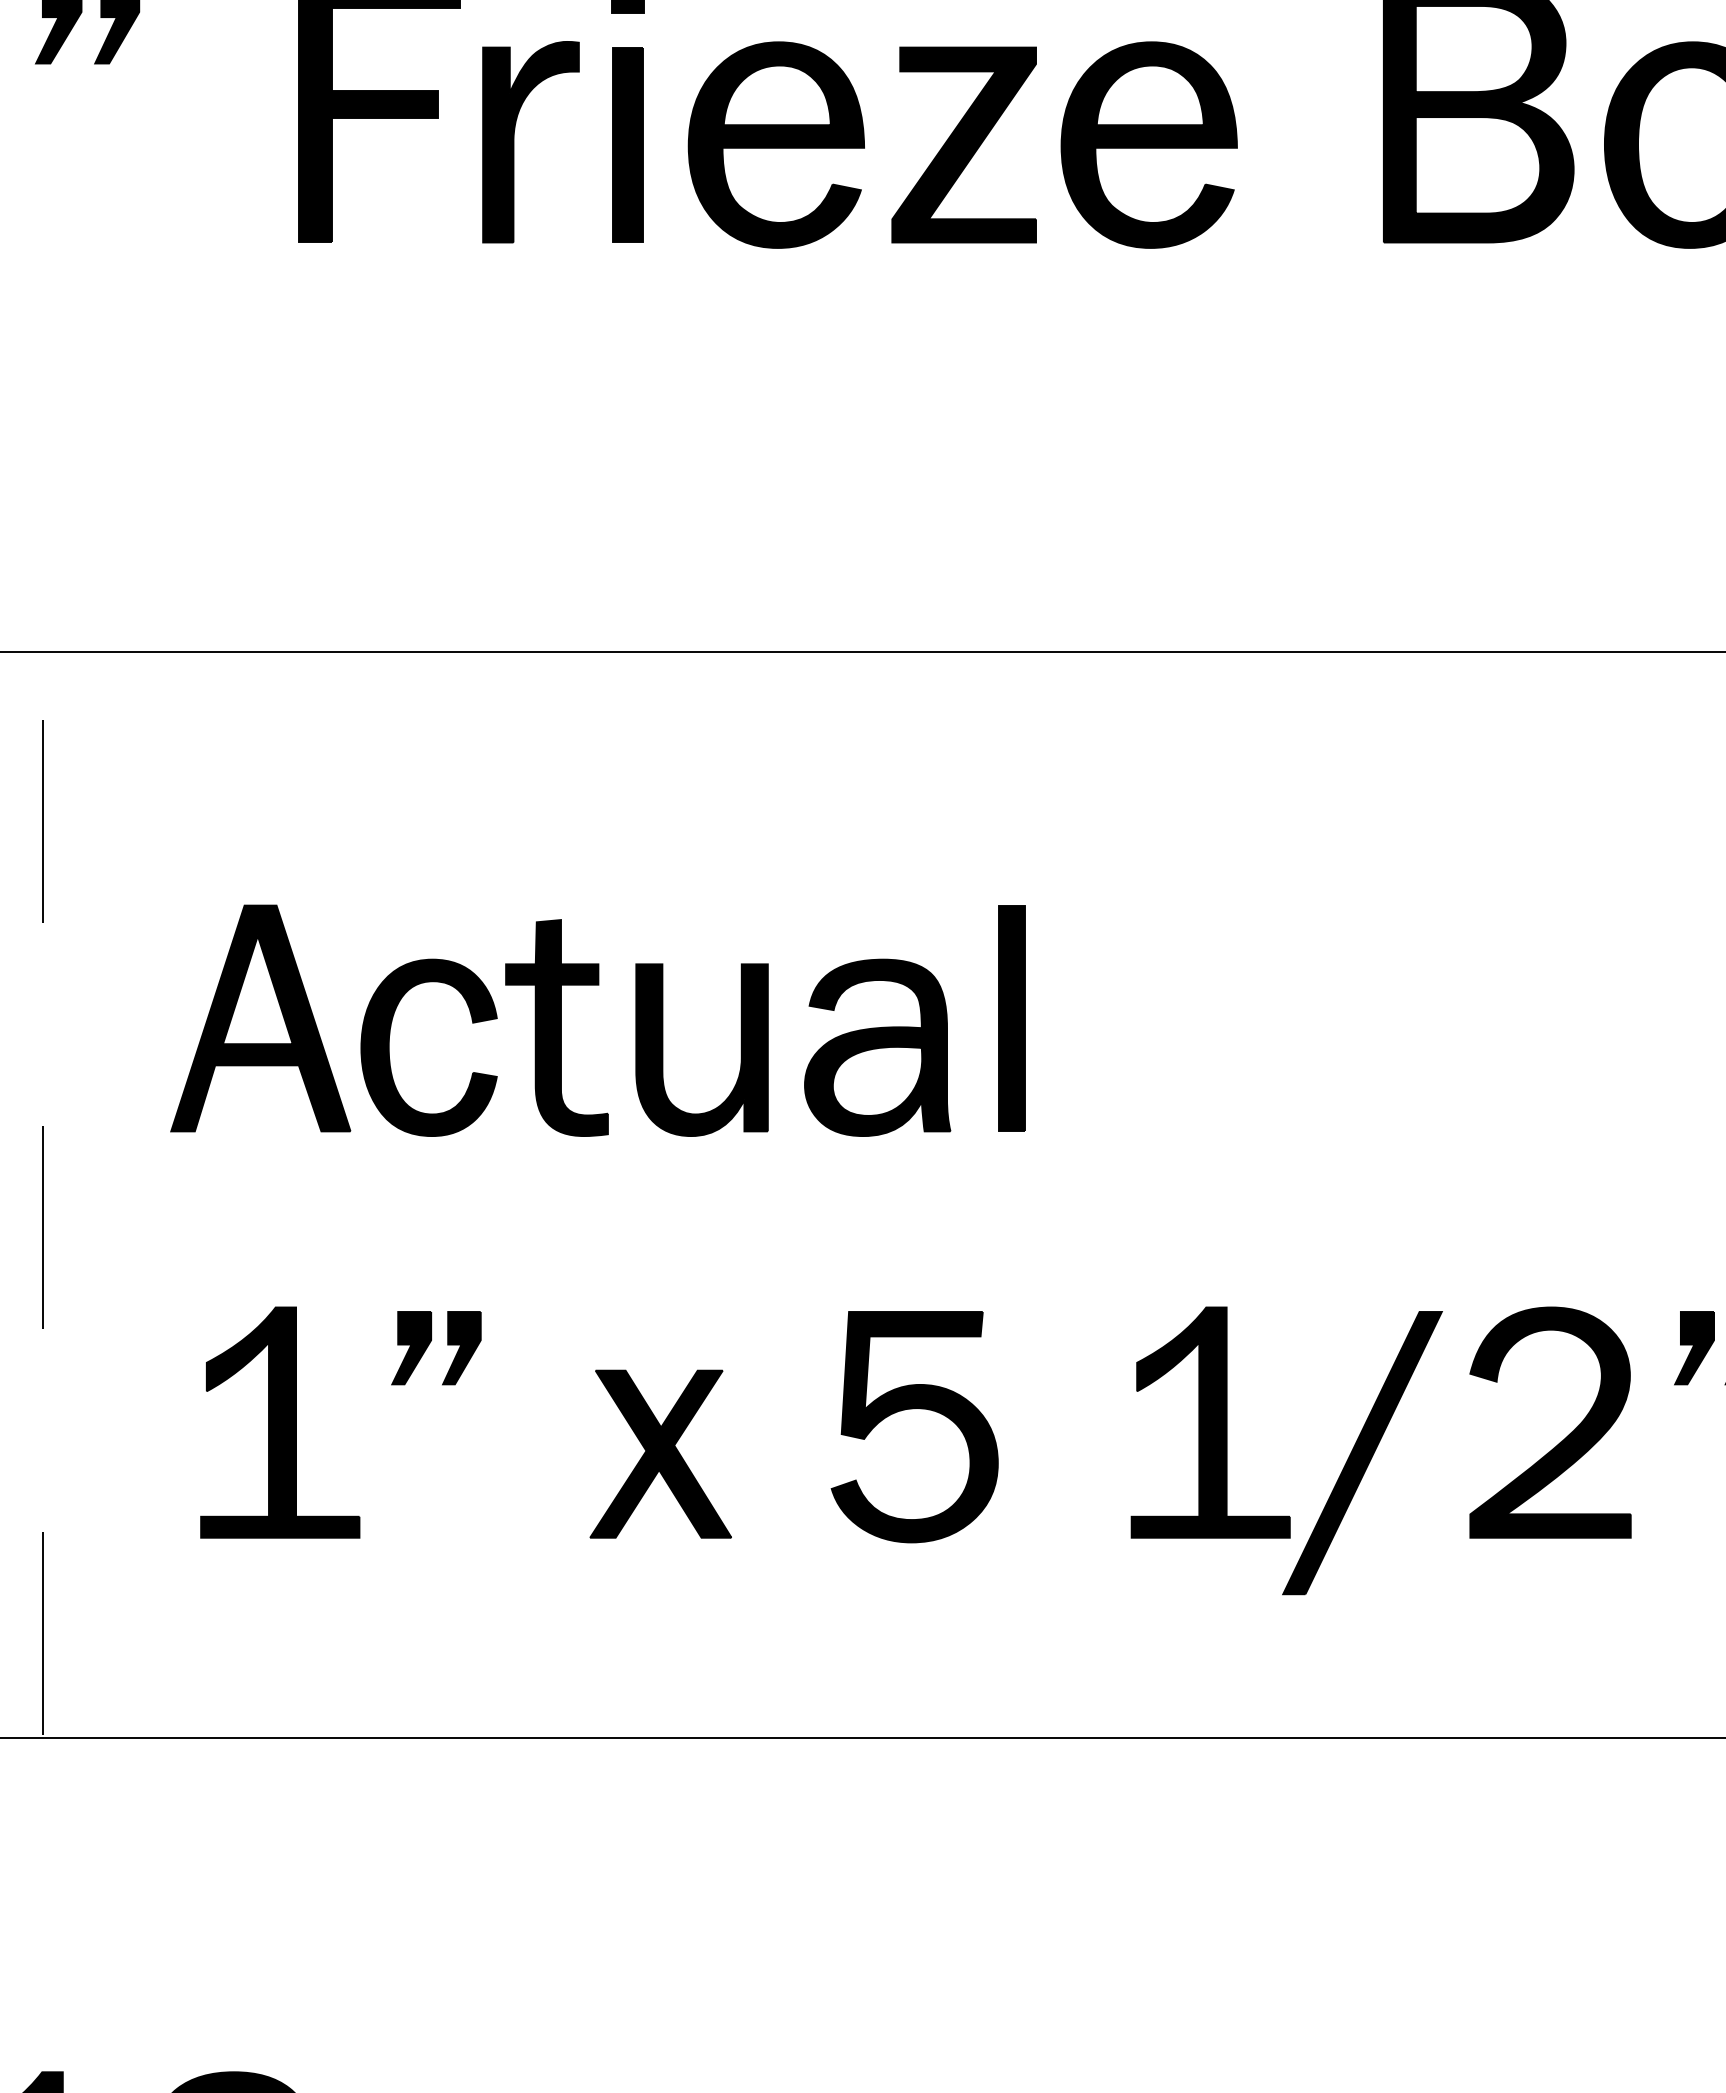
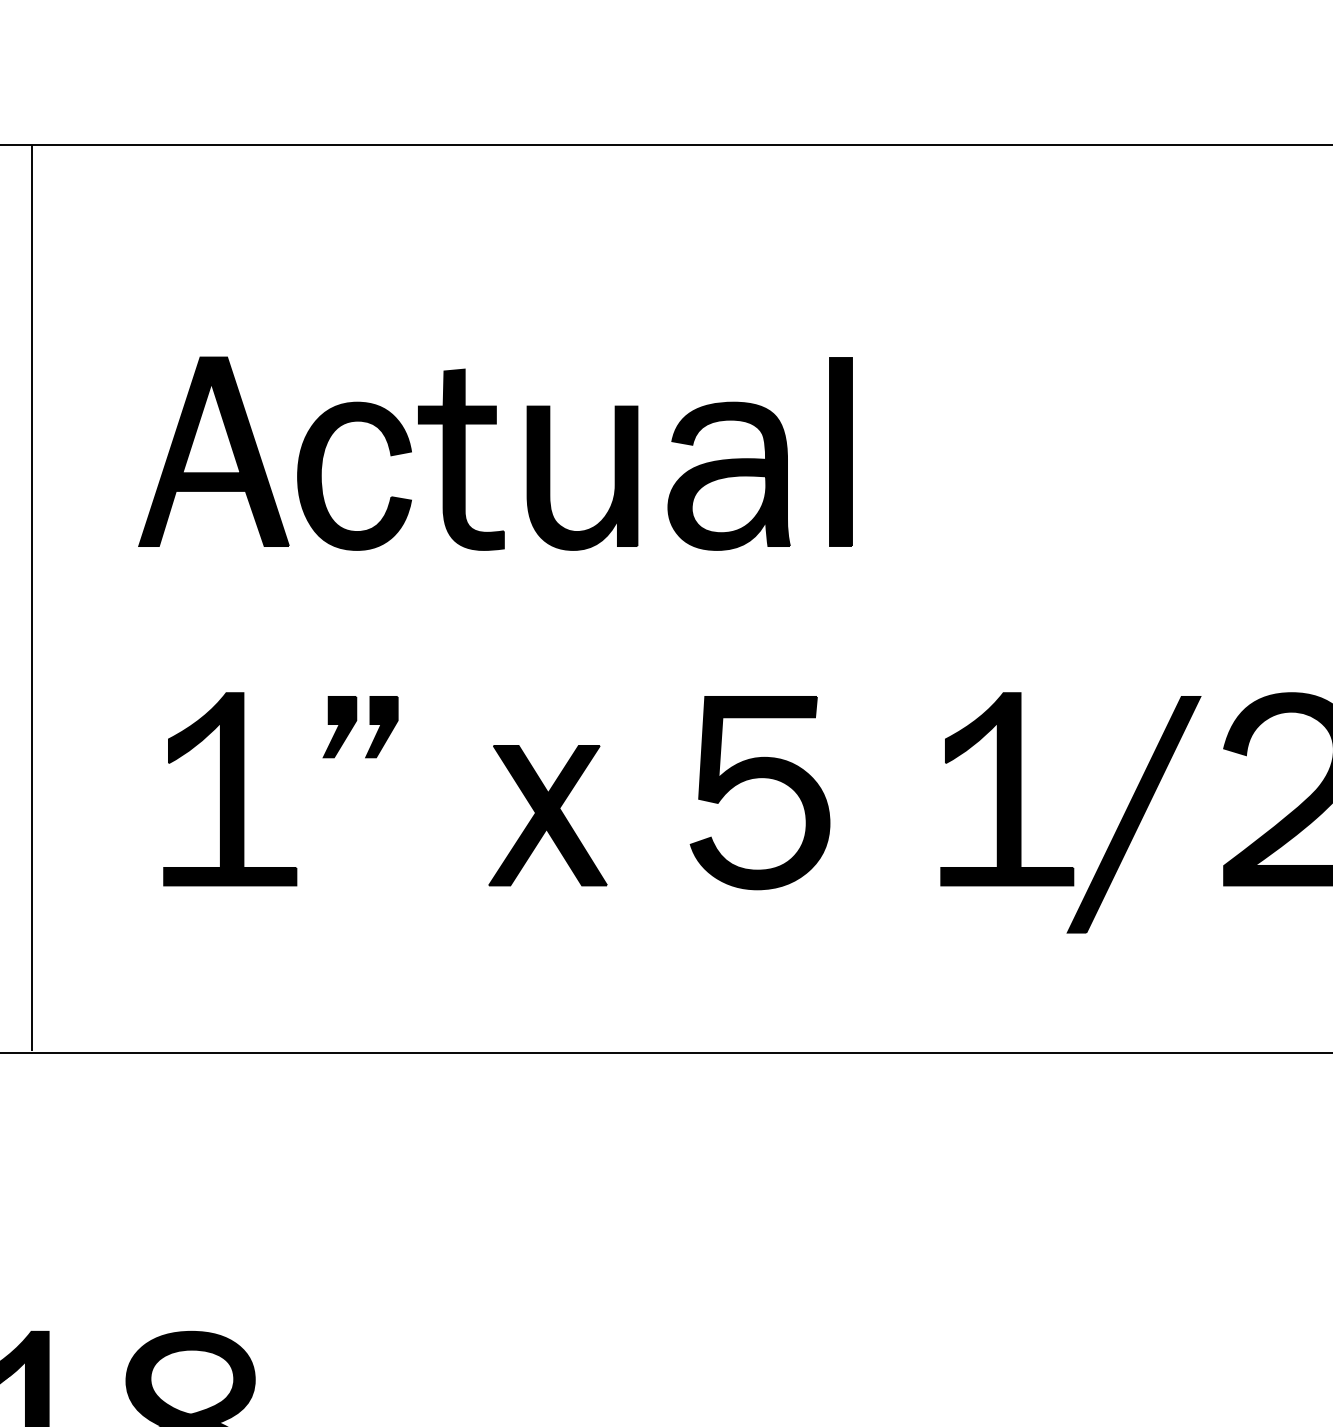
line: (43, 1193) -> (32, 597), dashed -> solid

